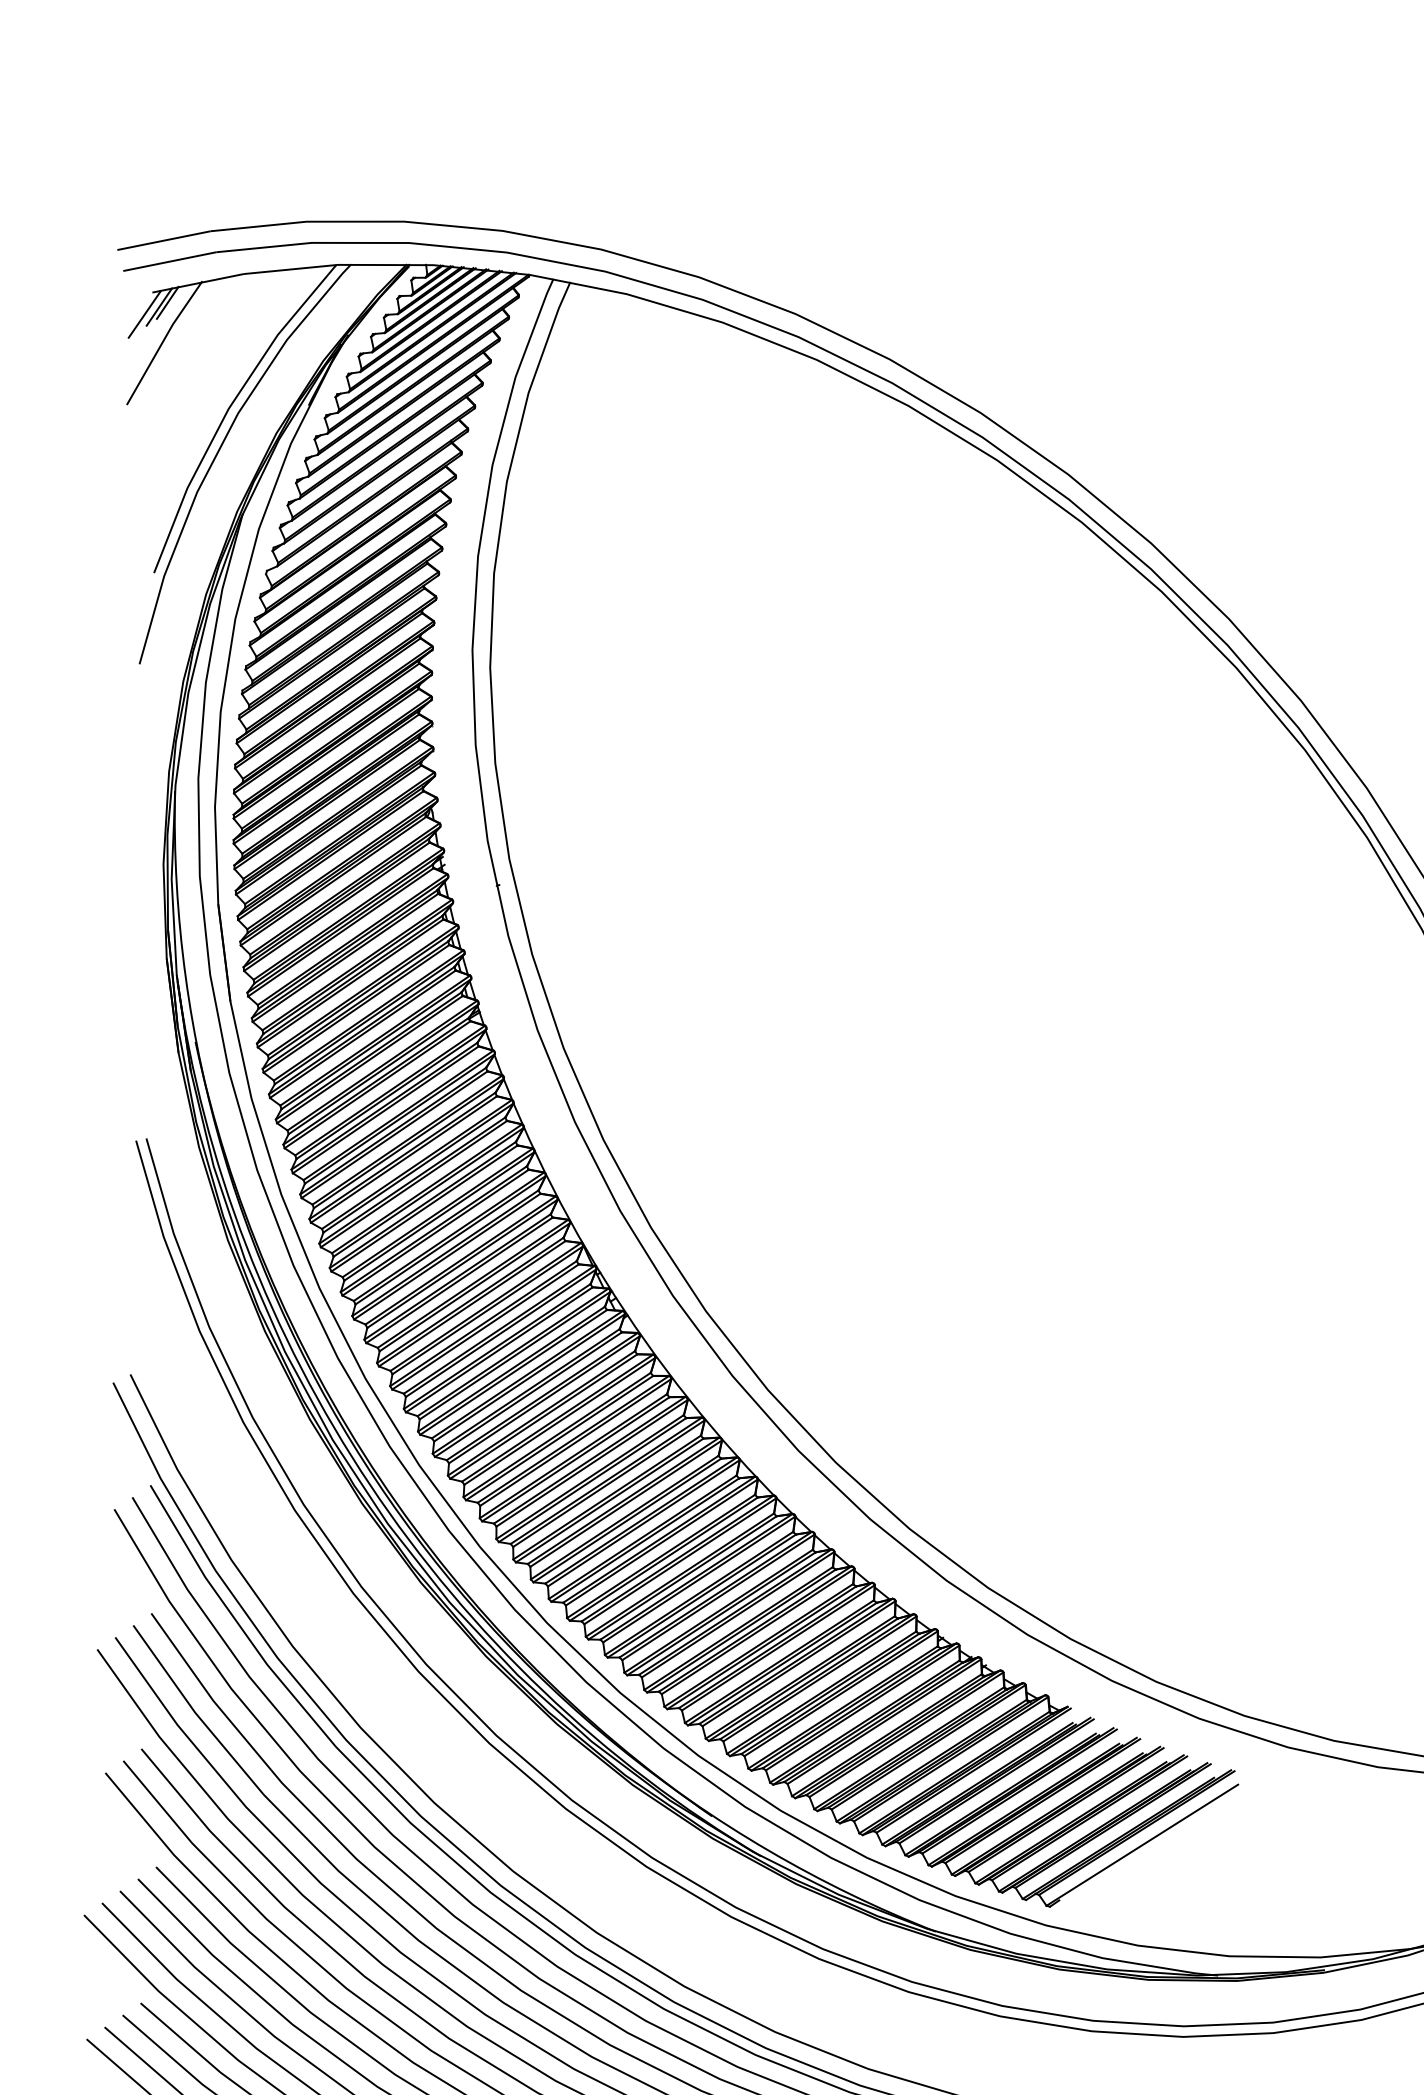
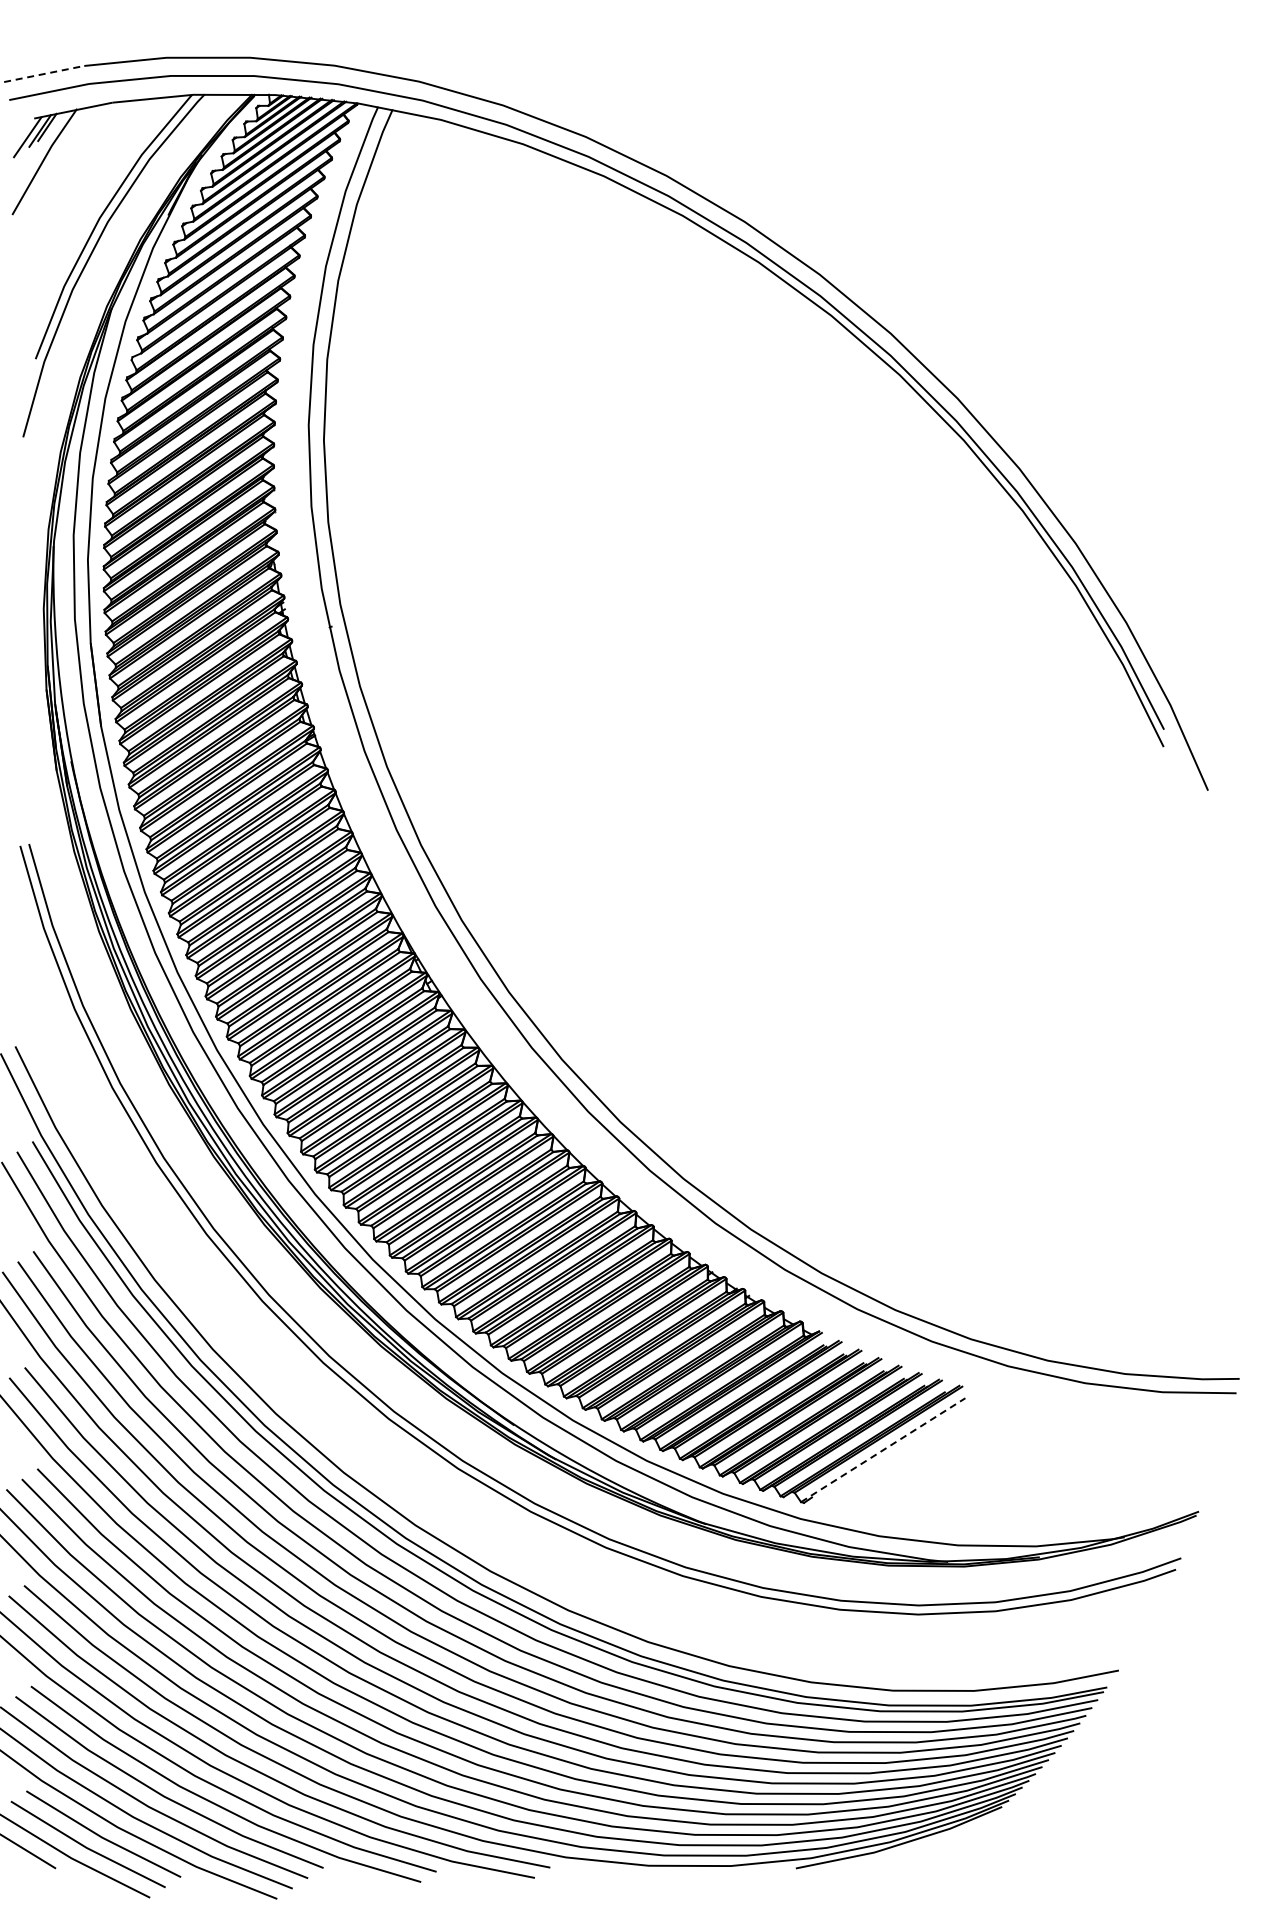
line: (164, 241) -> (44, 74), solid -> dashed
line: (1142, 1844) -> (883, 1449), solid -> dashed

